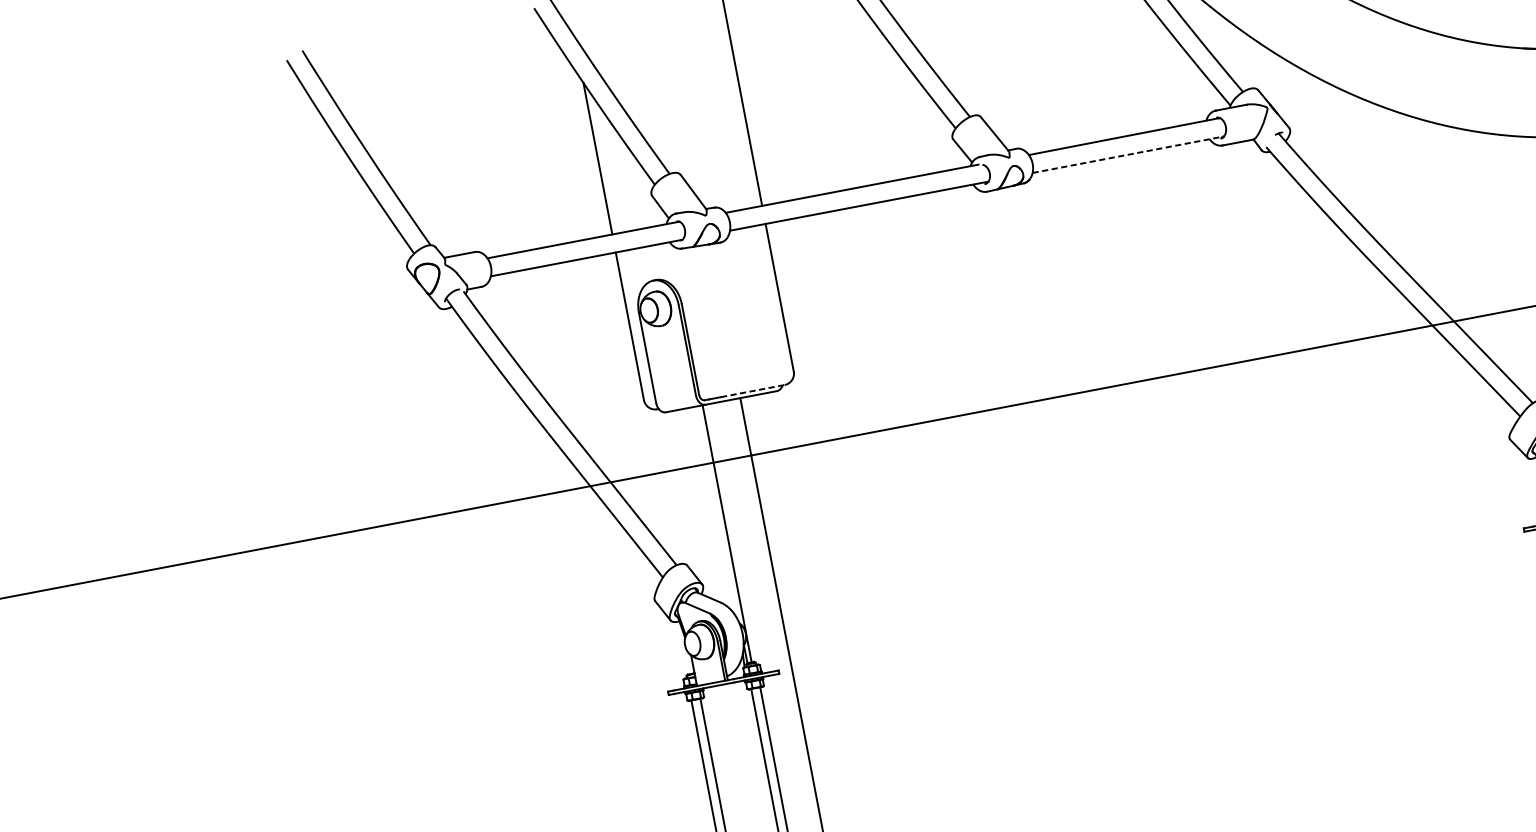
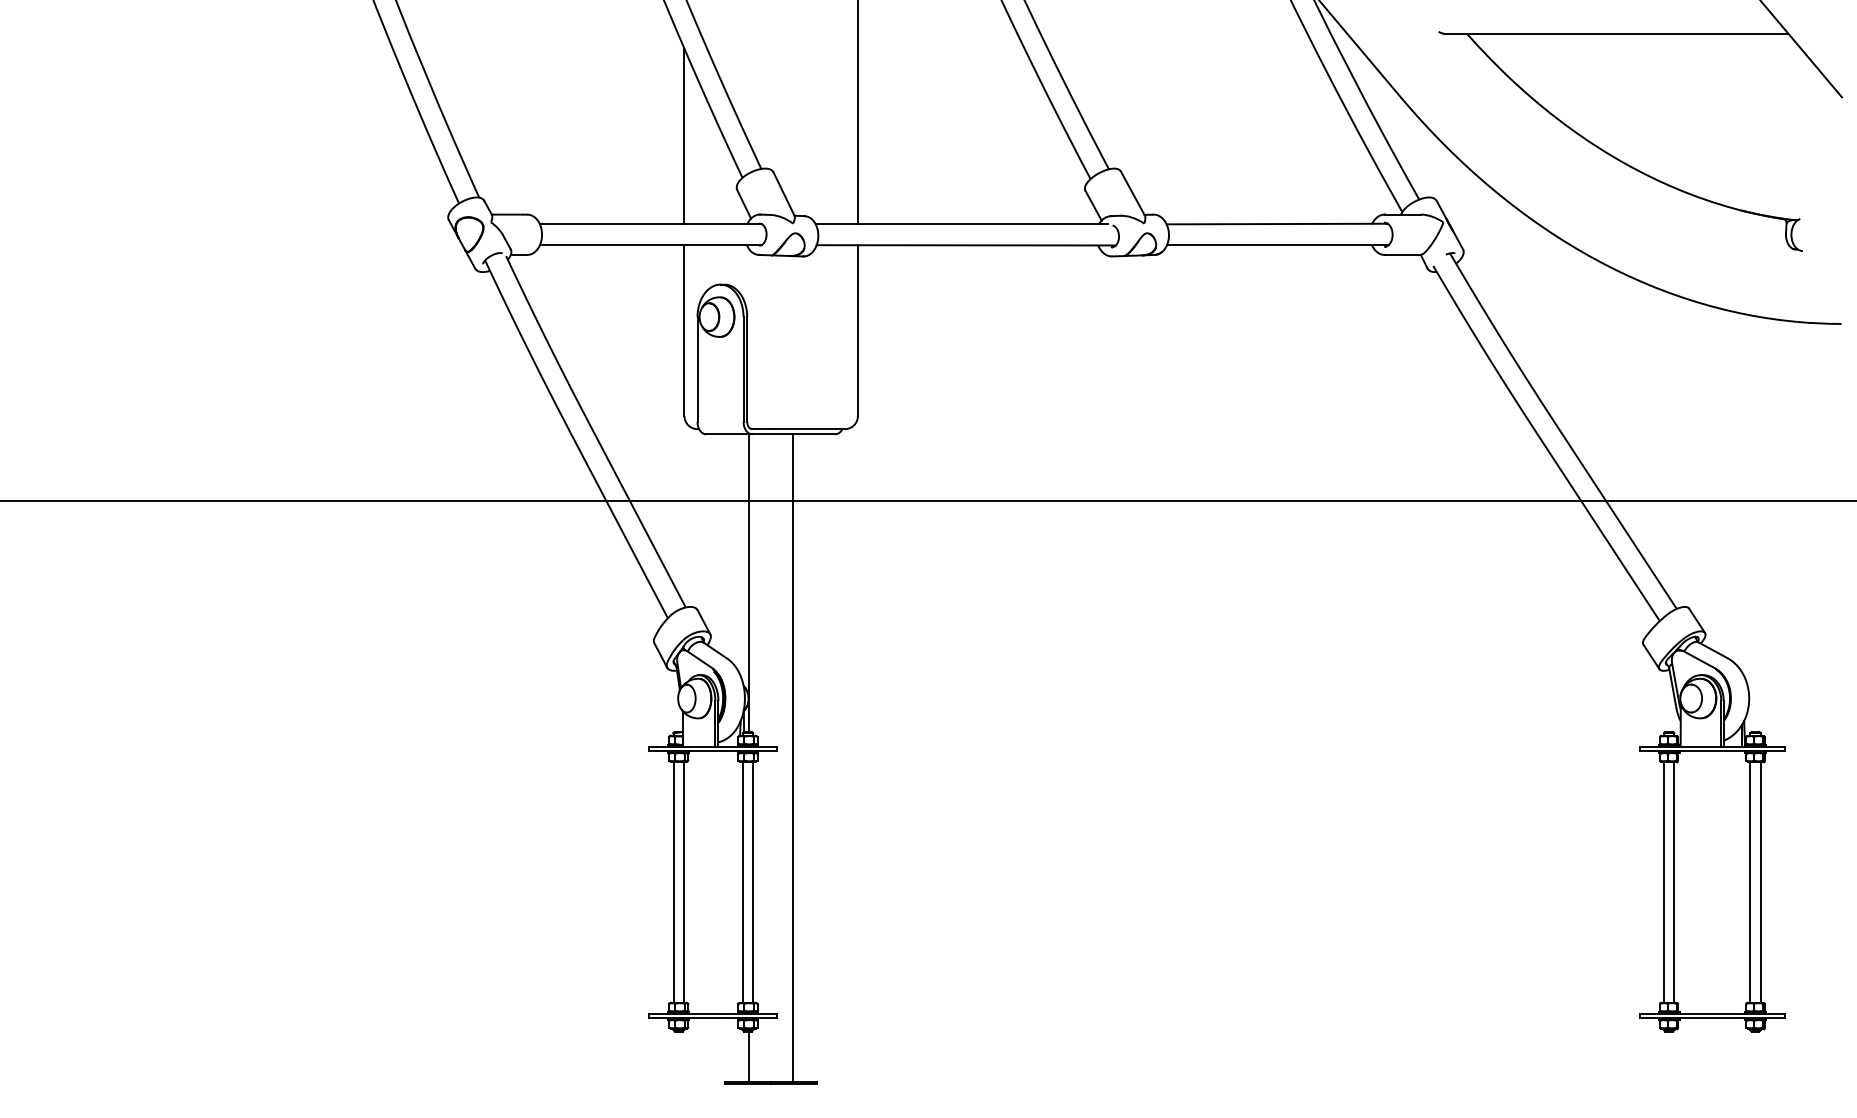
line: (1128, 155) -> (1277, 245), dashed -> solid
line: (753, 391) -> (808, 429), dashed -> solid

